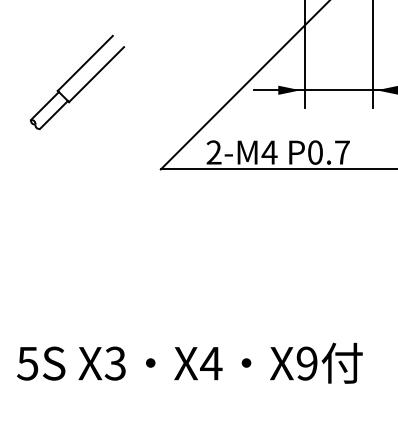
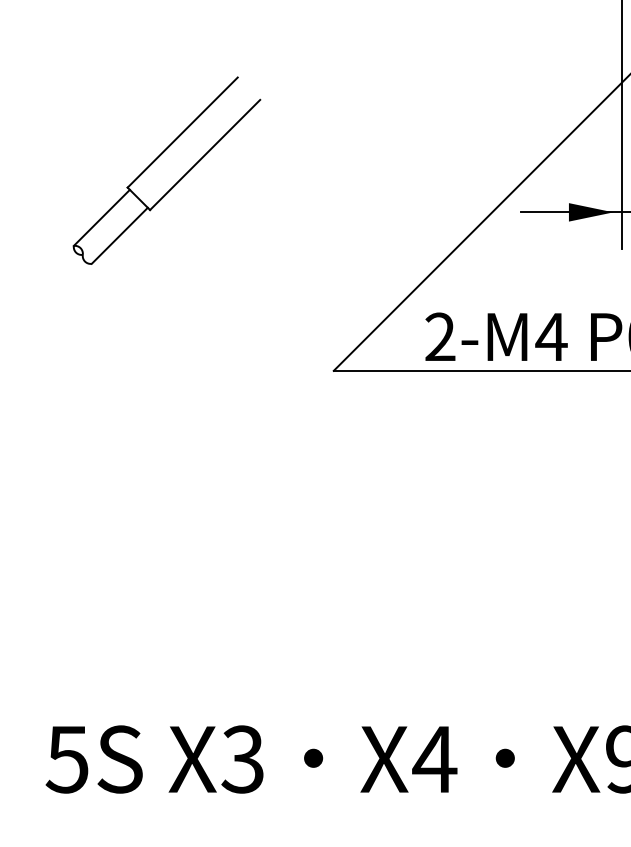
part: (73, 76) -> (158, 158), moved

